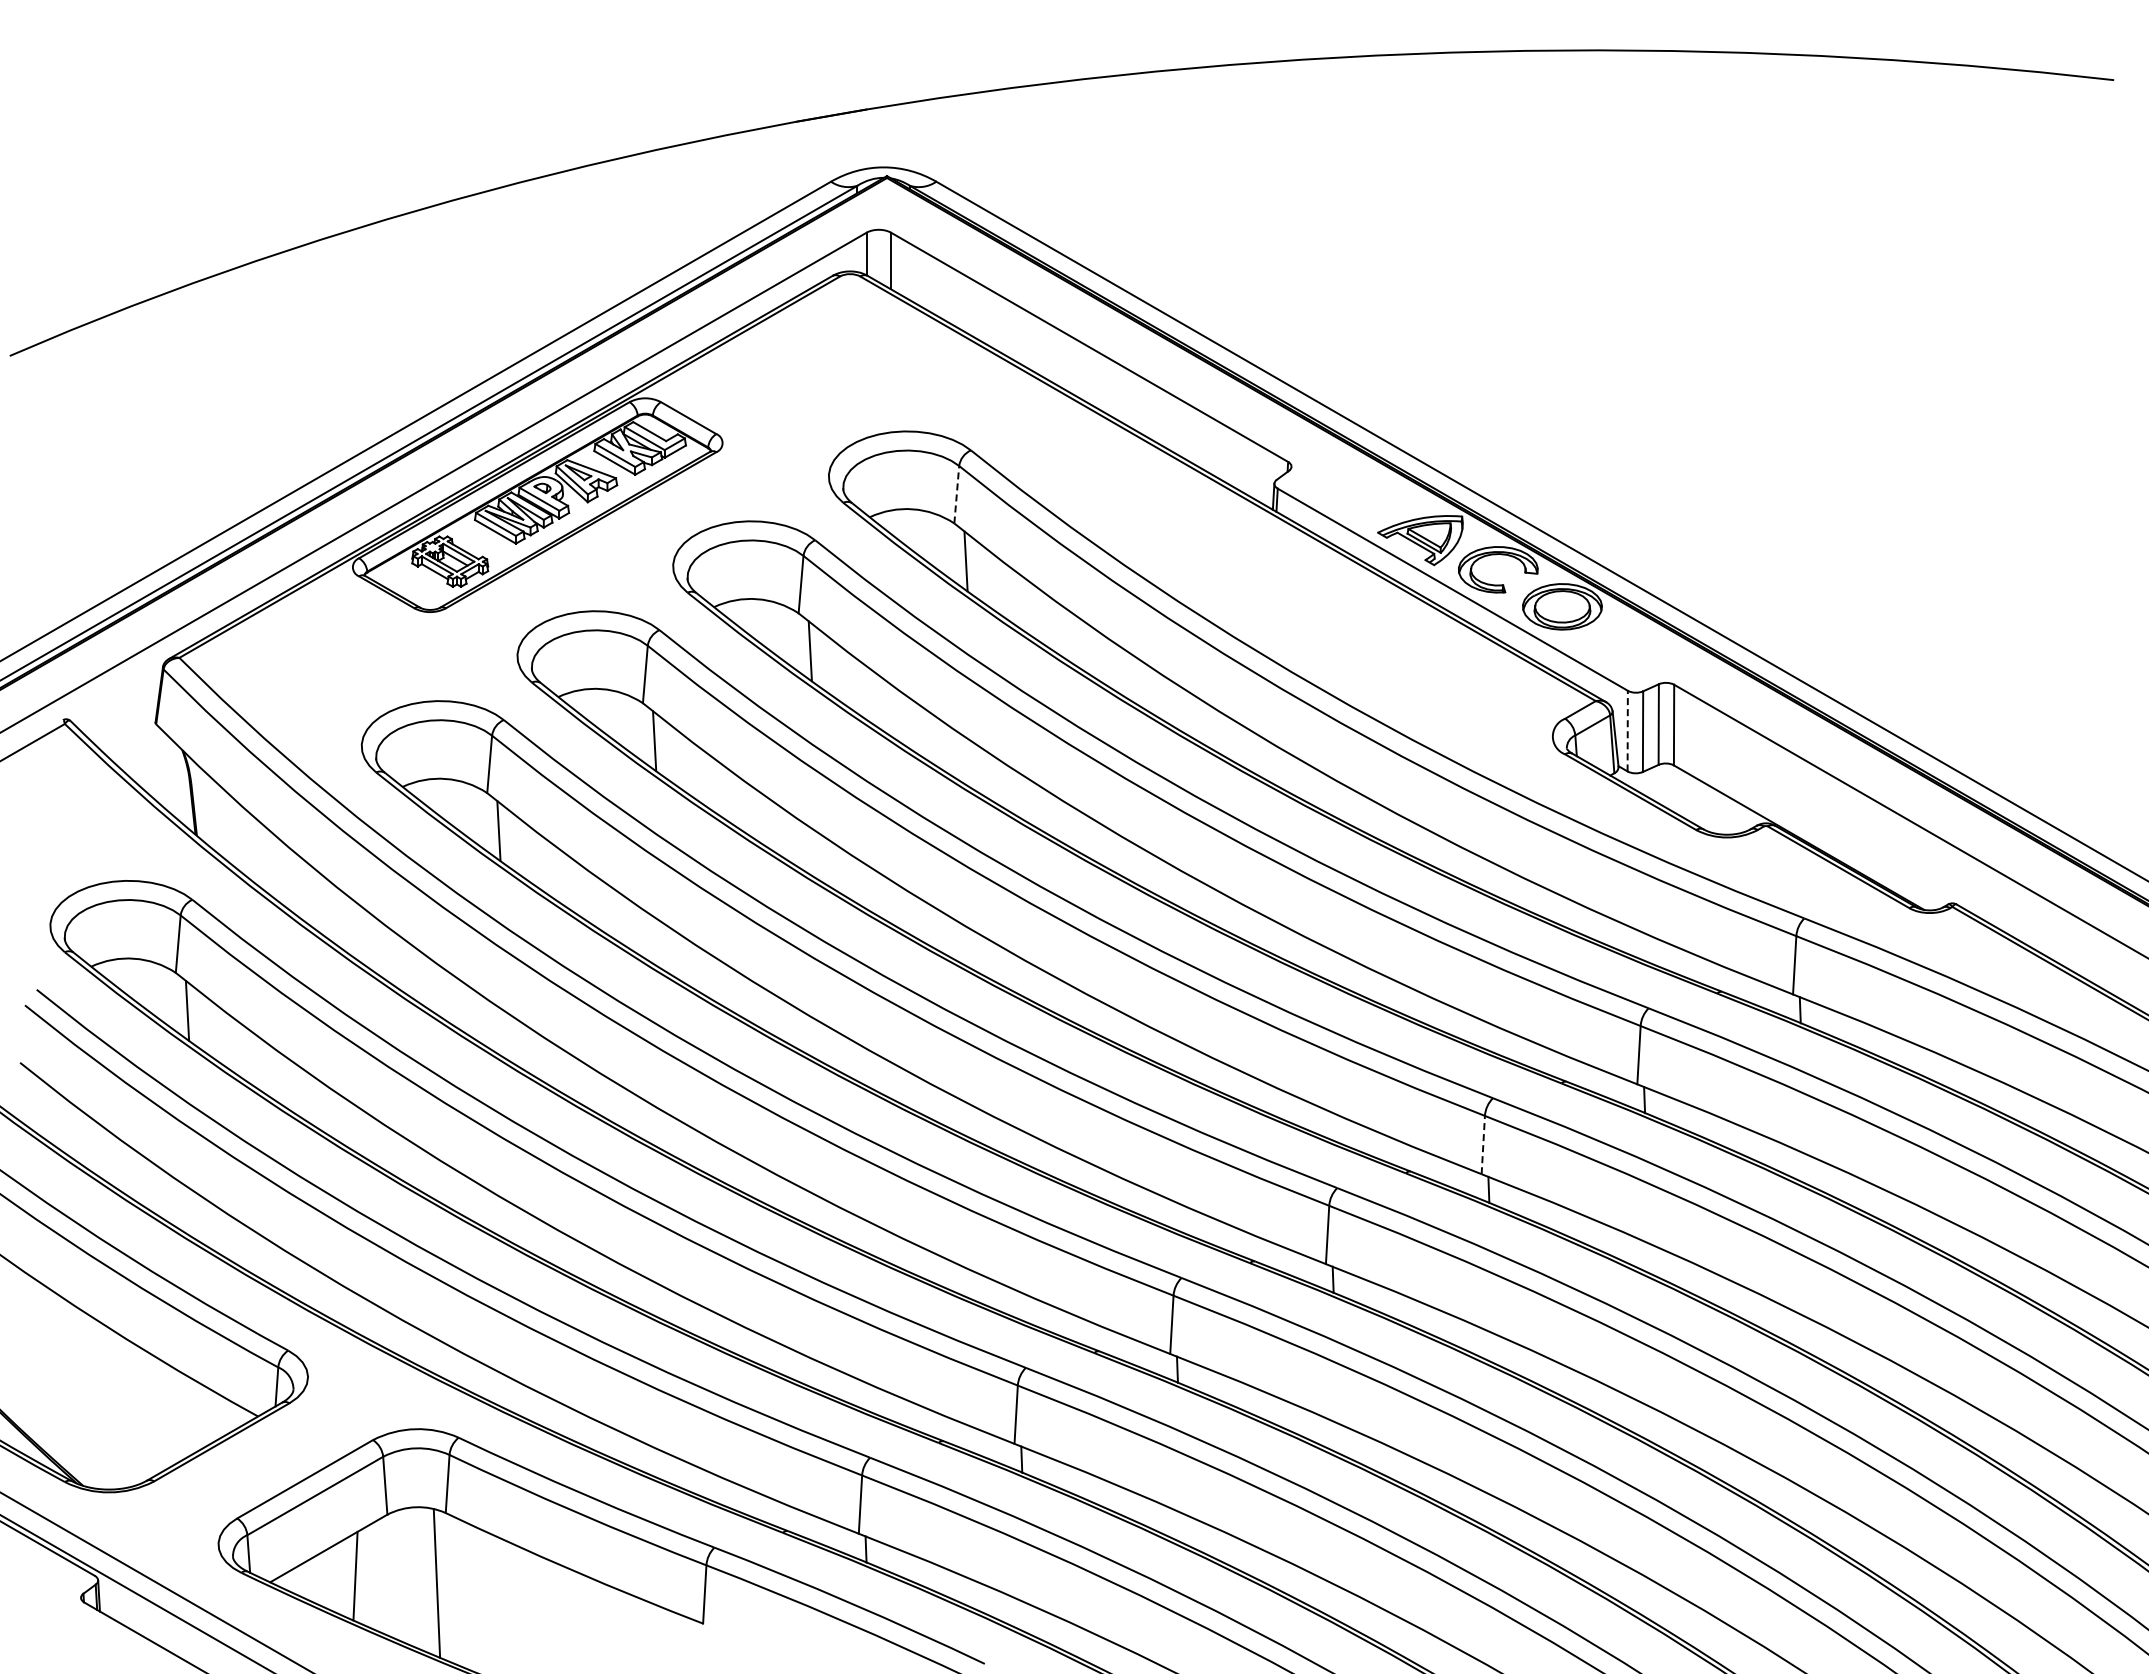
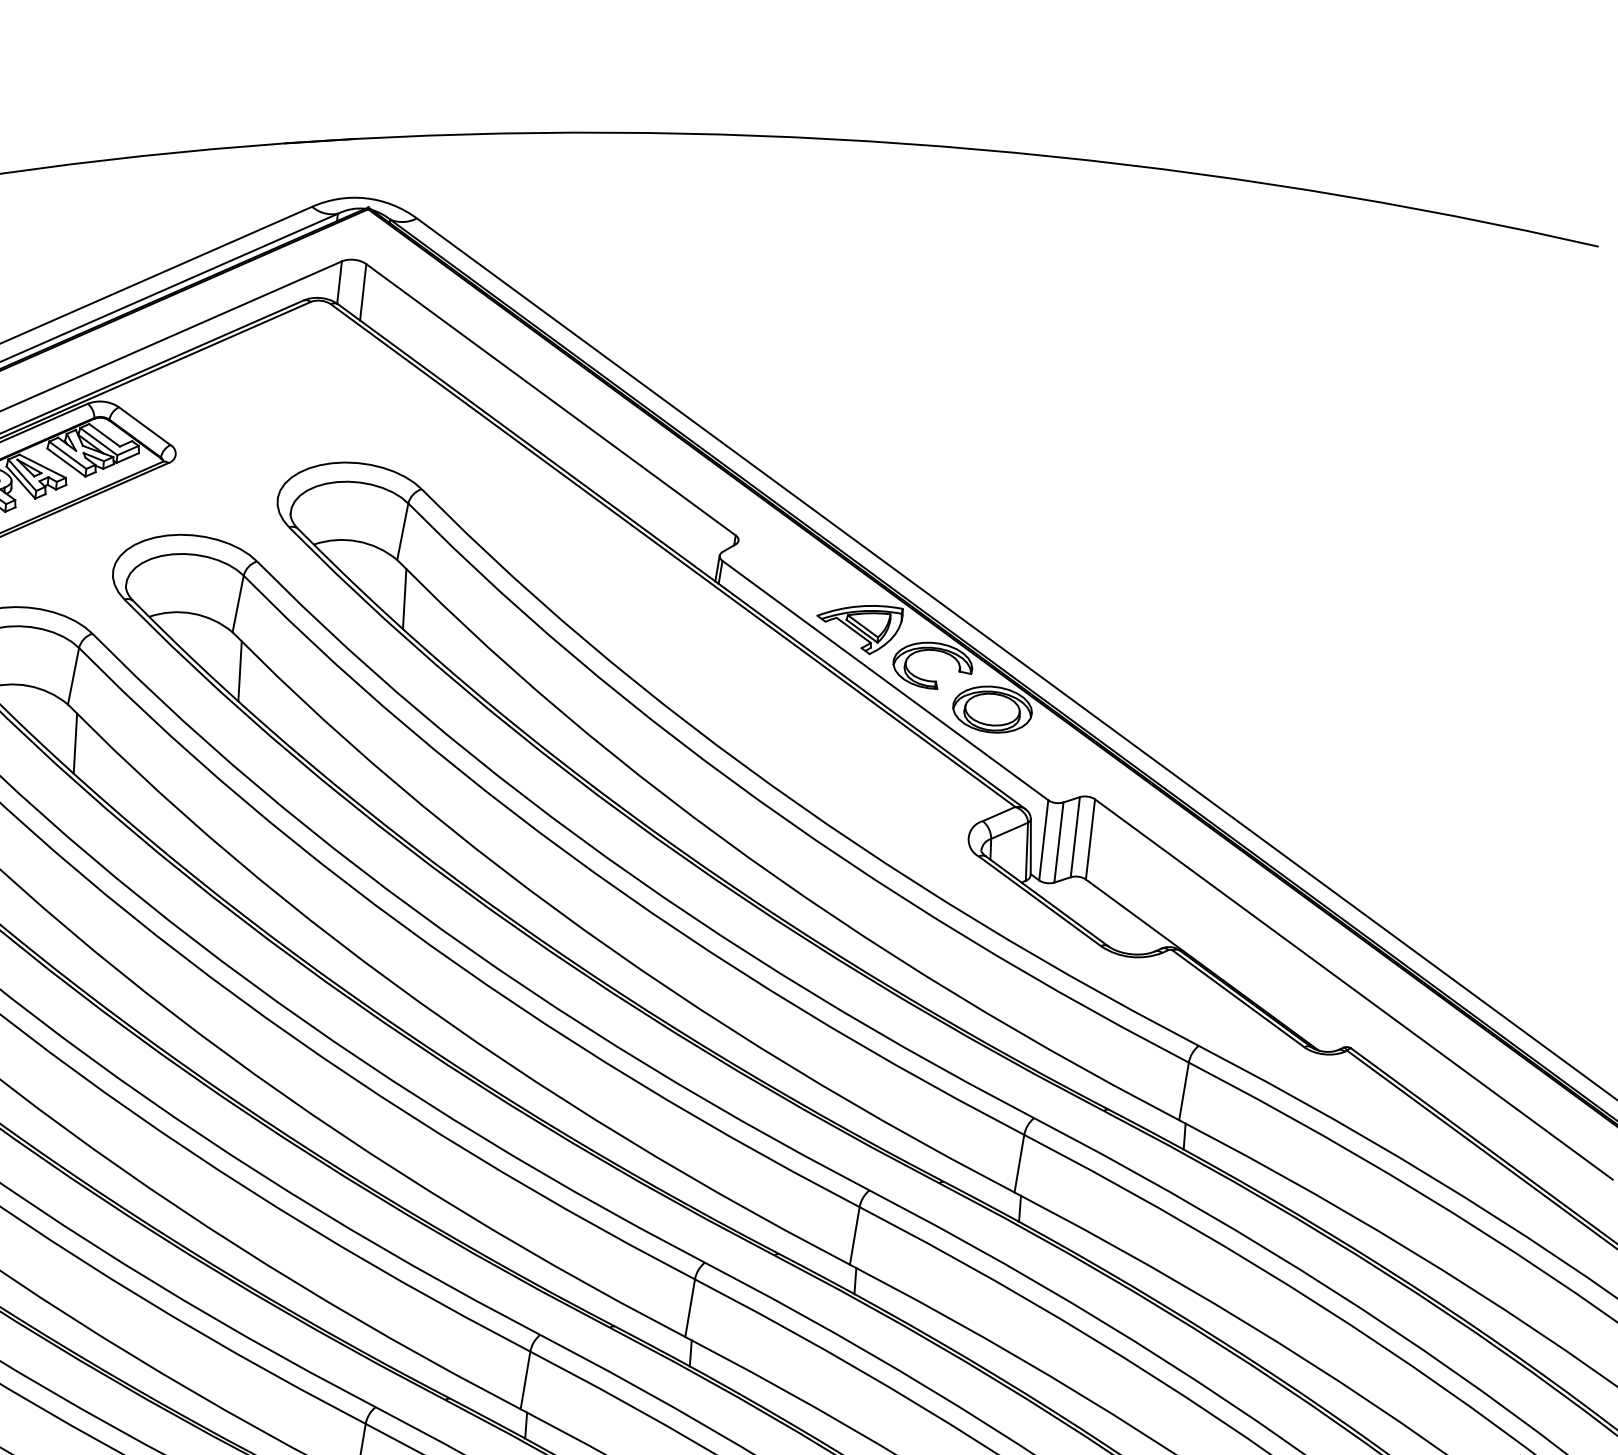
line: (956, 494) -> (402, 531), dashed -> solid
line: (1627, 730) -> (1043, 839), dashed -> solid
line: (1483, 1144) -> (855, 1235), dashed -> solid

